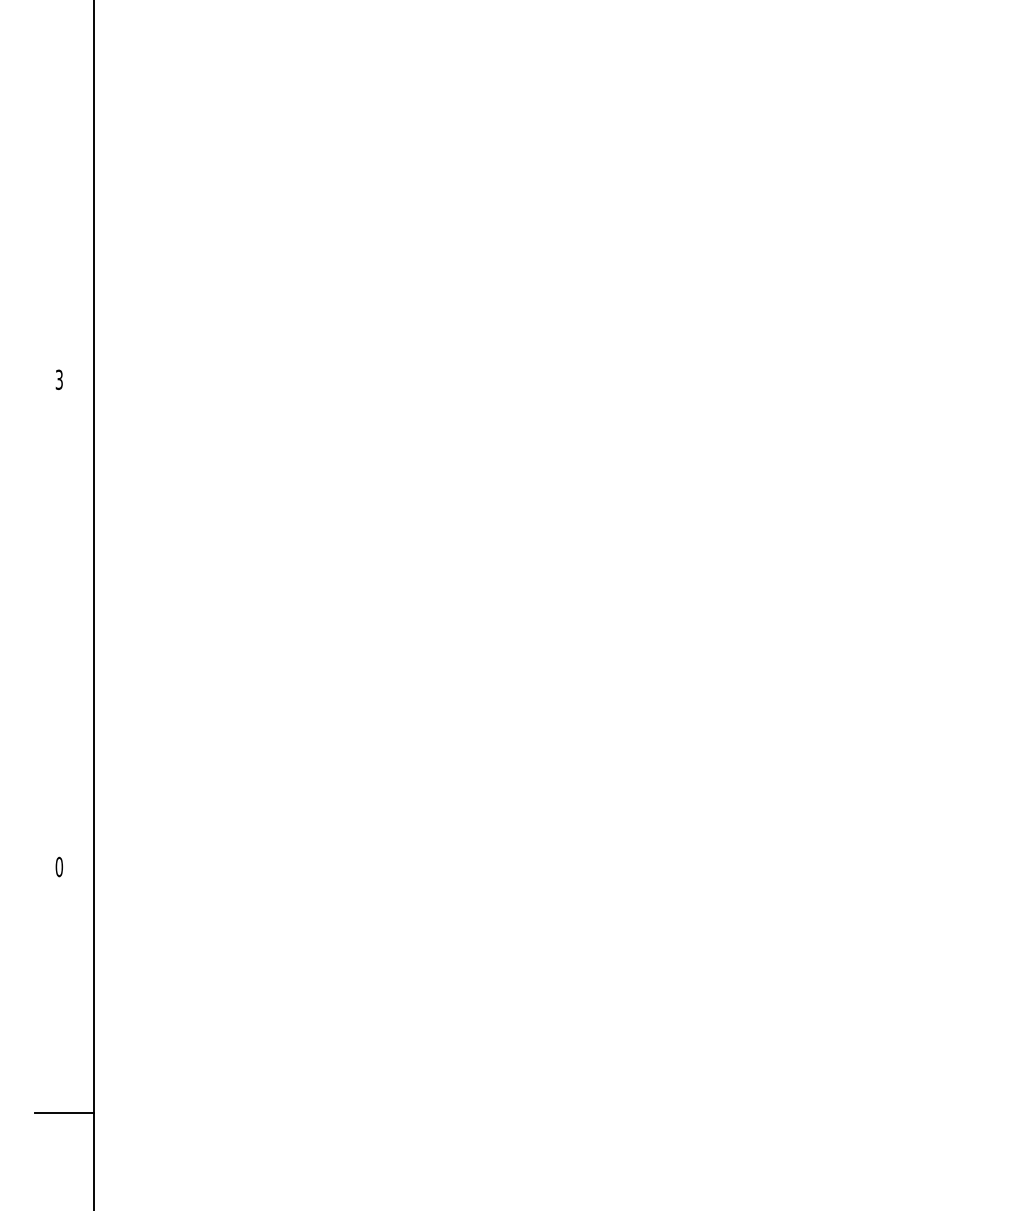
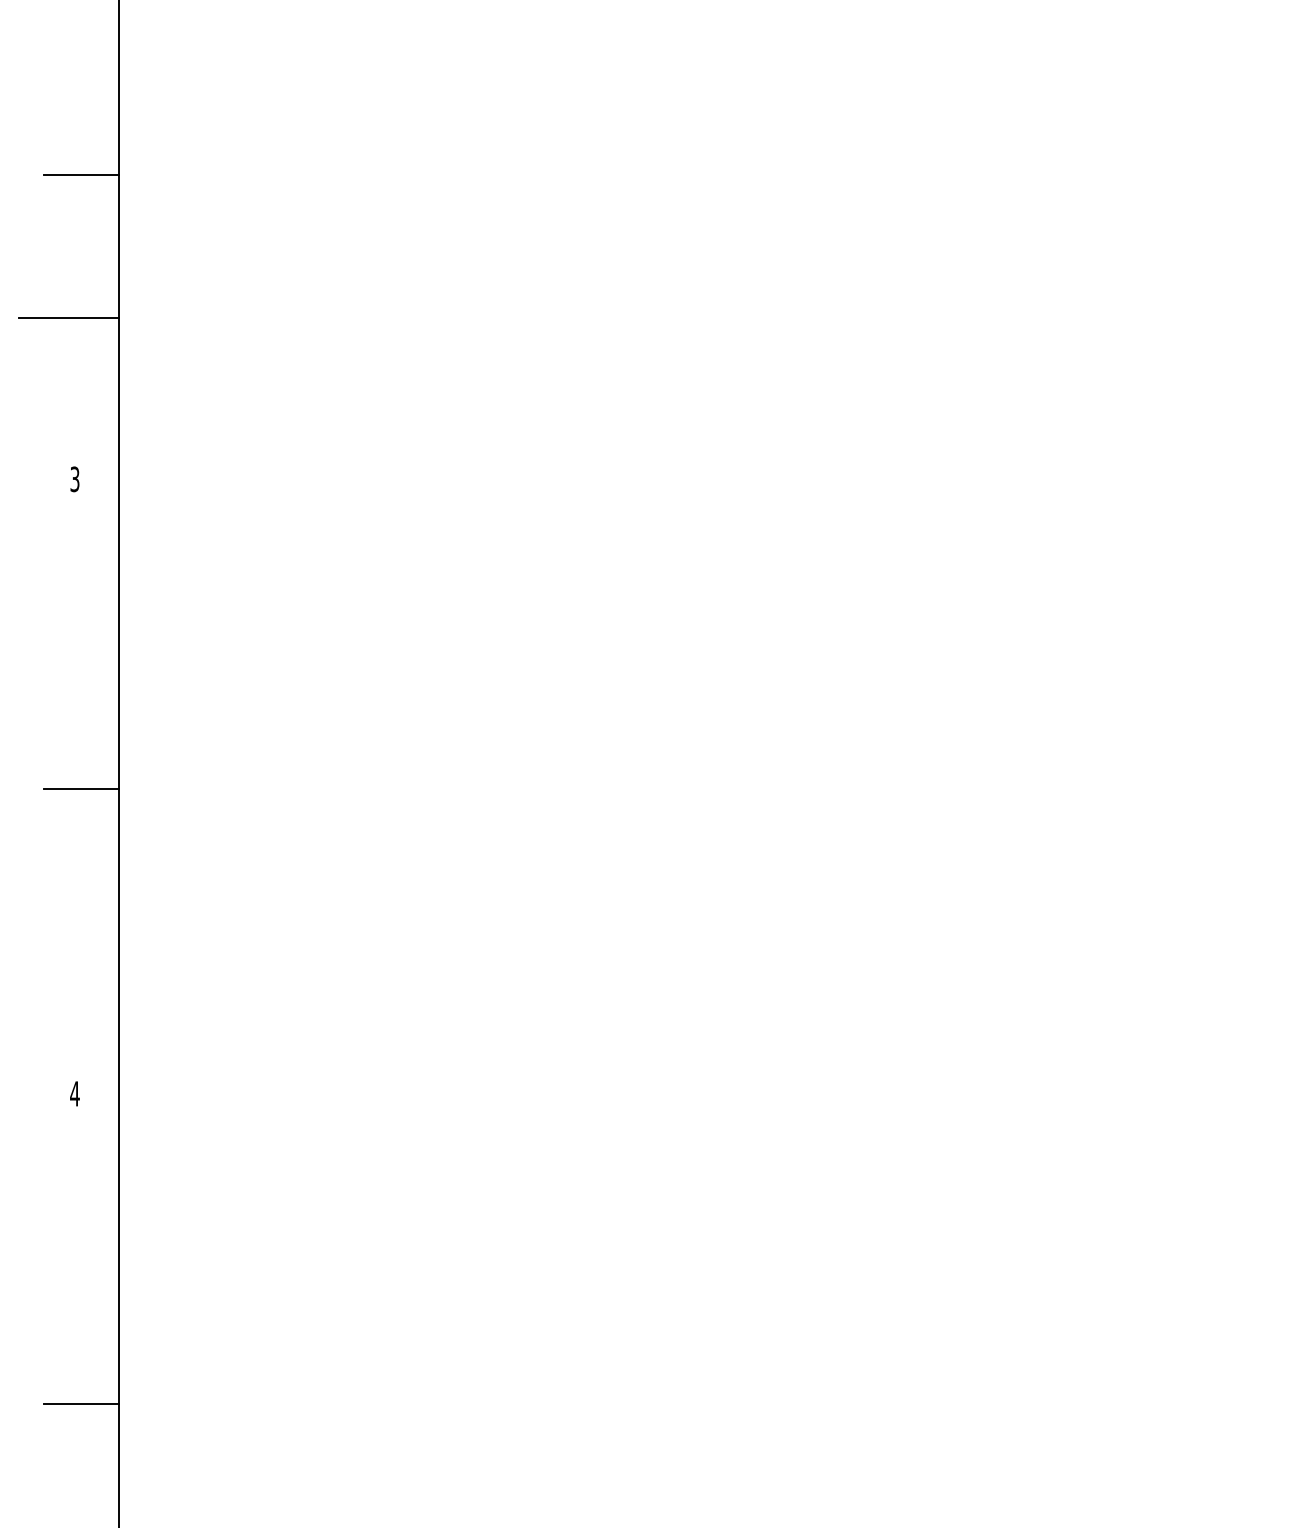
line: (64, 138) -> (81, 174), added
line: (54, 252) -> (68, 318), added
line: (64, 625) -> (81, 789), added
text: (59, 866) -> (75, 1093), 0 -> 4

